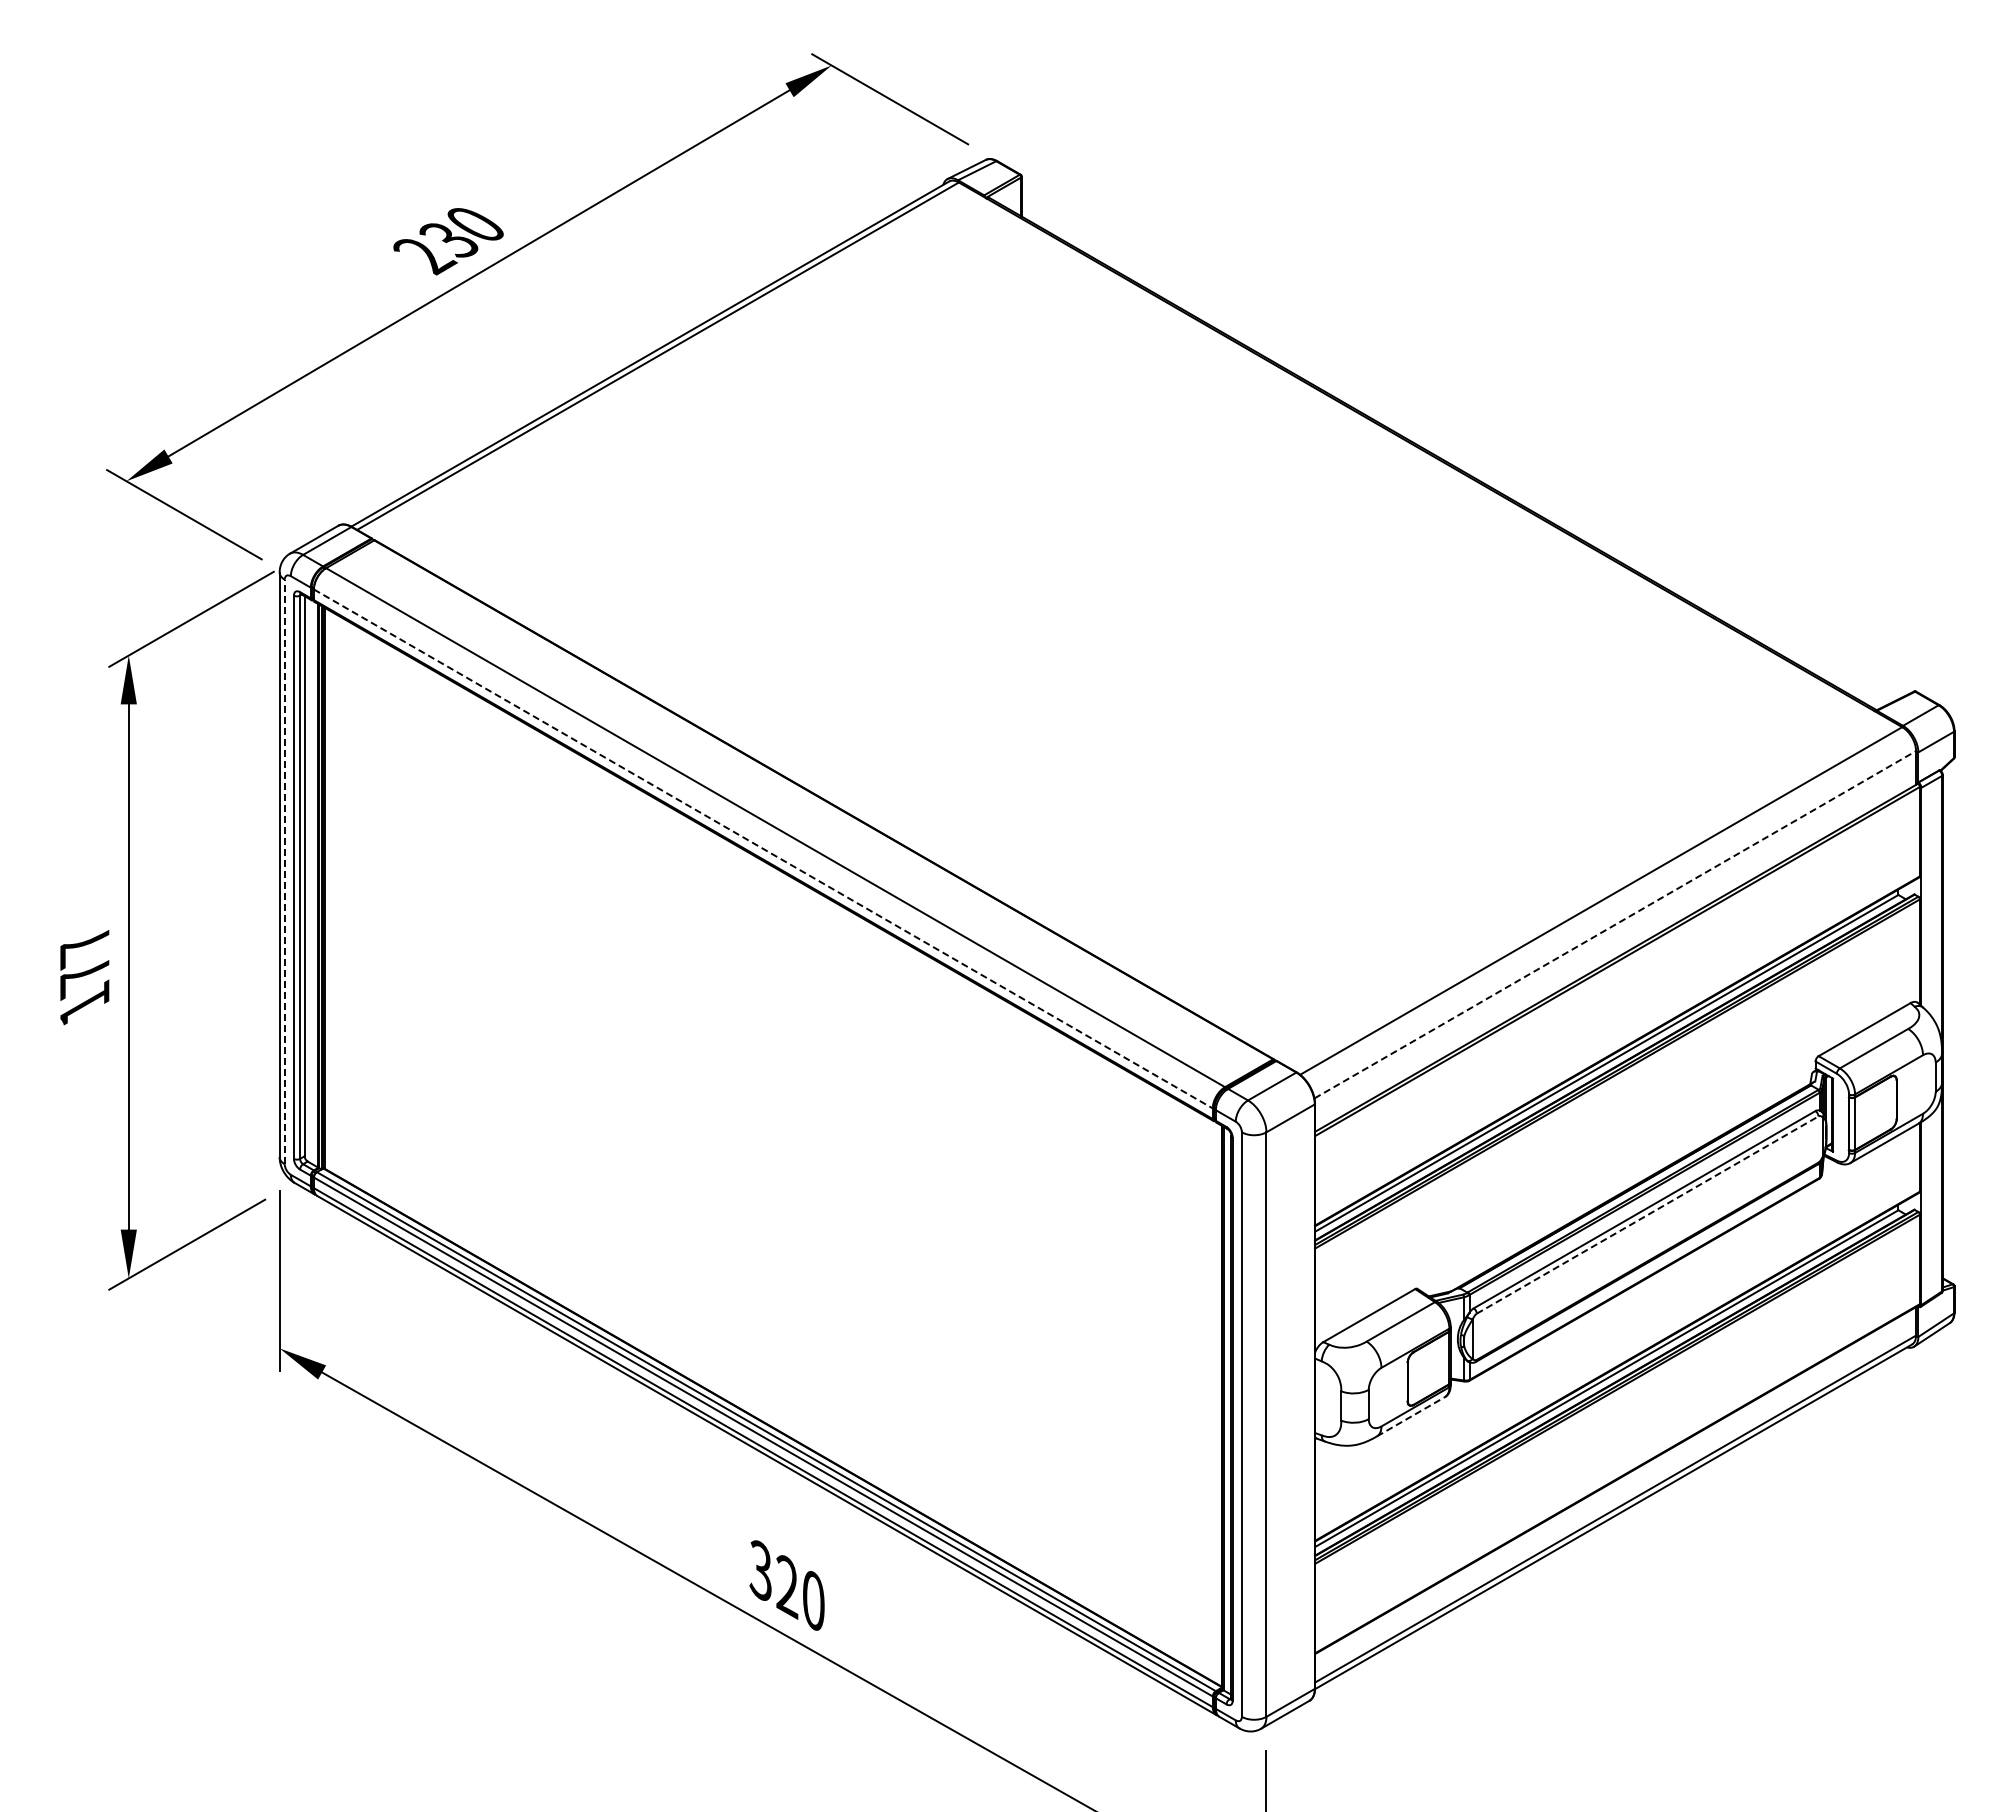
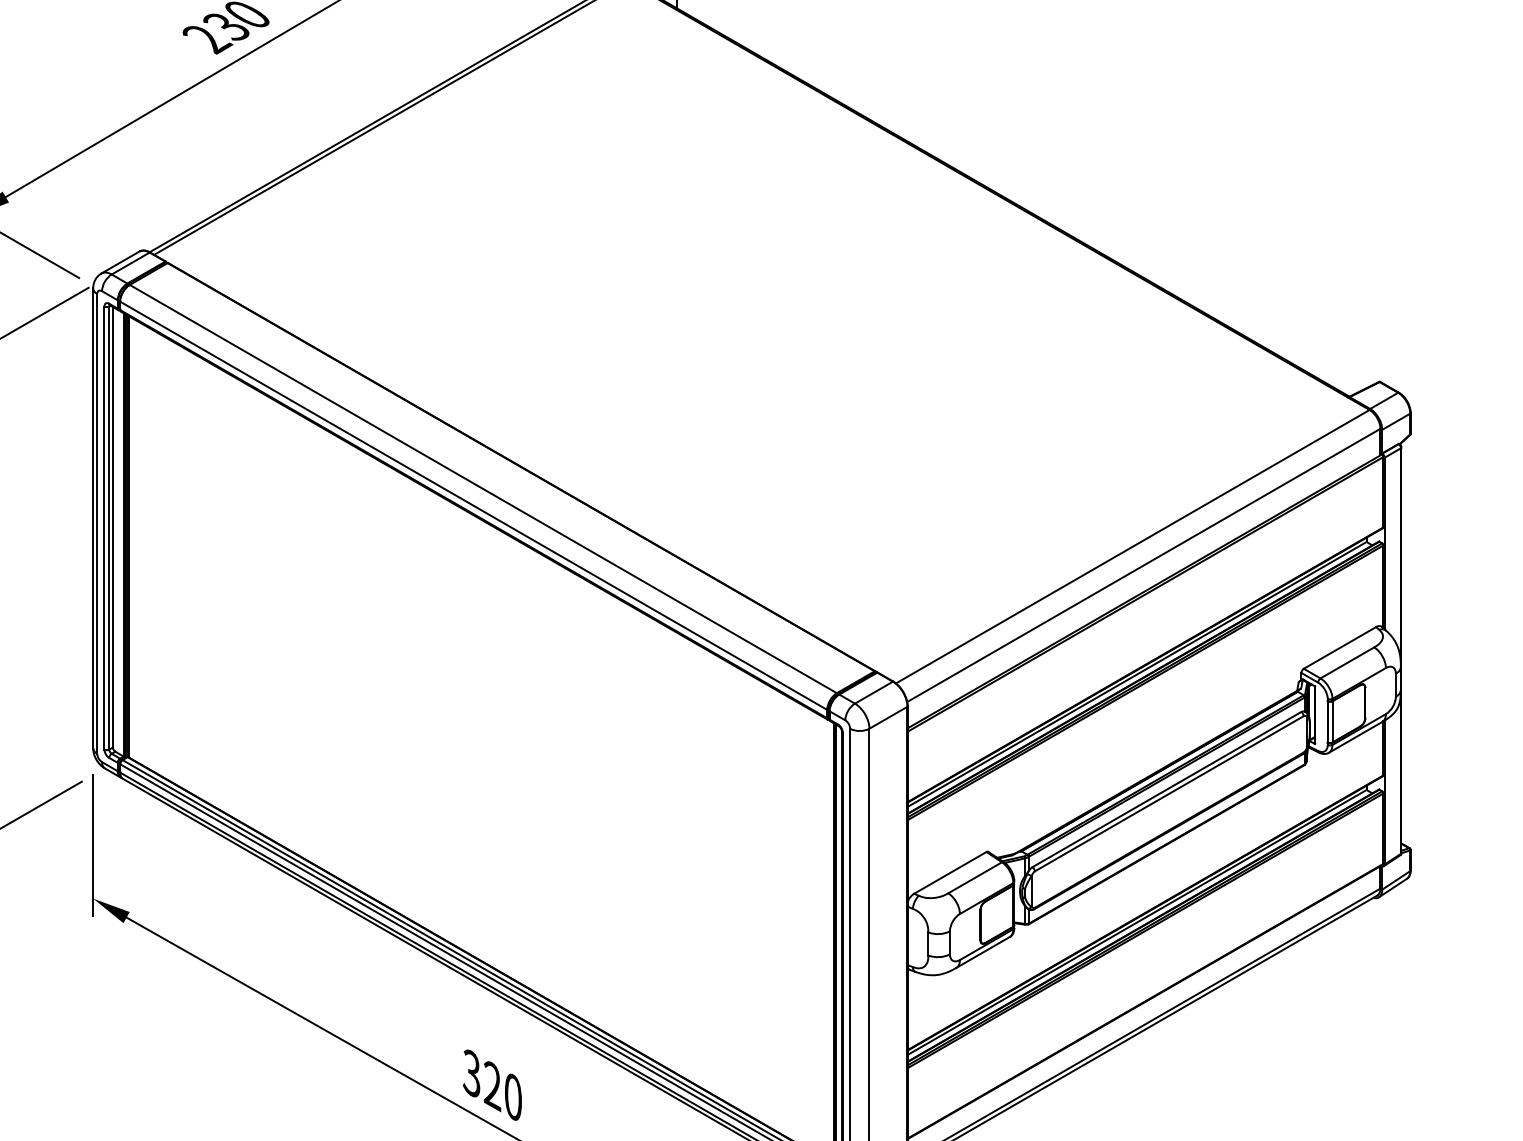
line: (763, 848) -> (473, 505), dashed -> solid
line: (284, 871) -> (97, 523), dashed -> solid
line: (1615, 924) -> (1144, 565), dashed -> solid
line: (1648, 1214) -> (1169, 793), dashed -> solid
line: (1411, 1416) -> (983, 952), dashed -> solid

